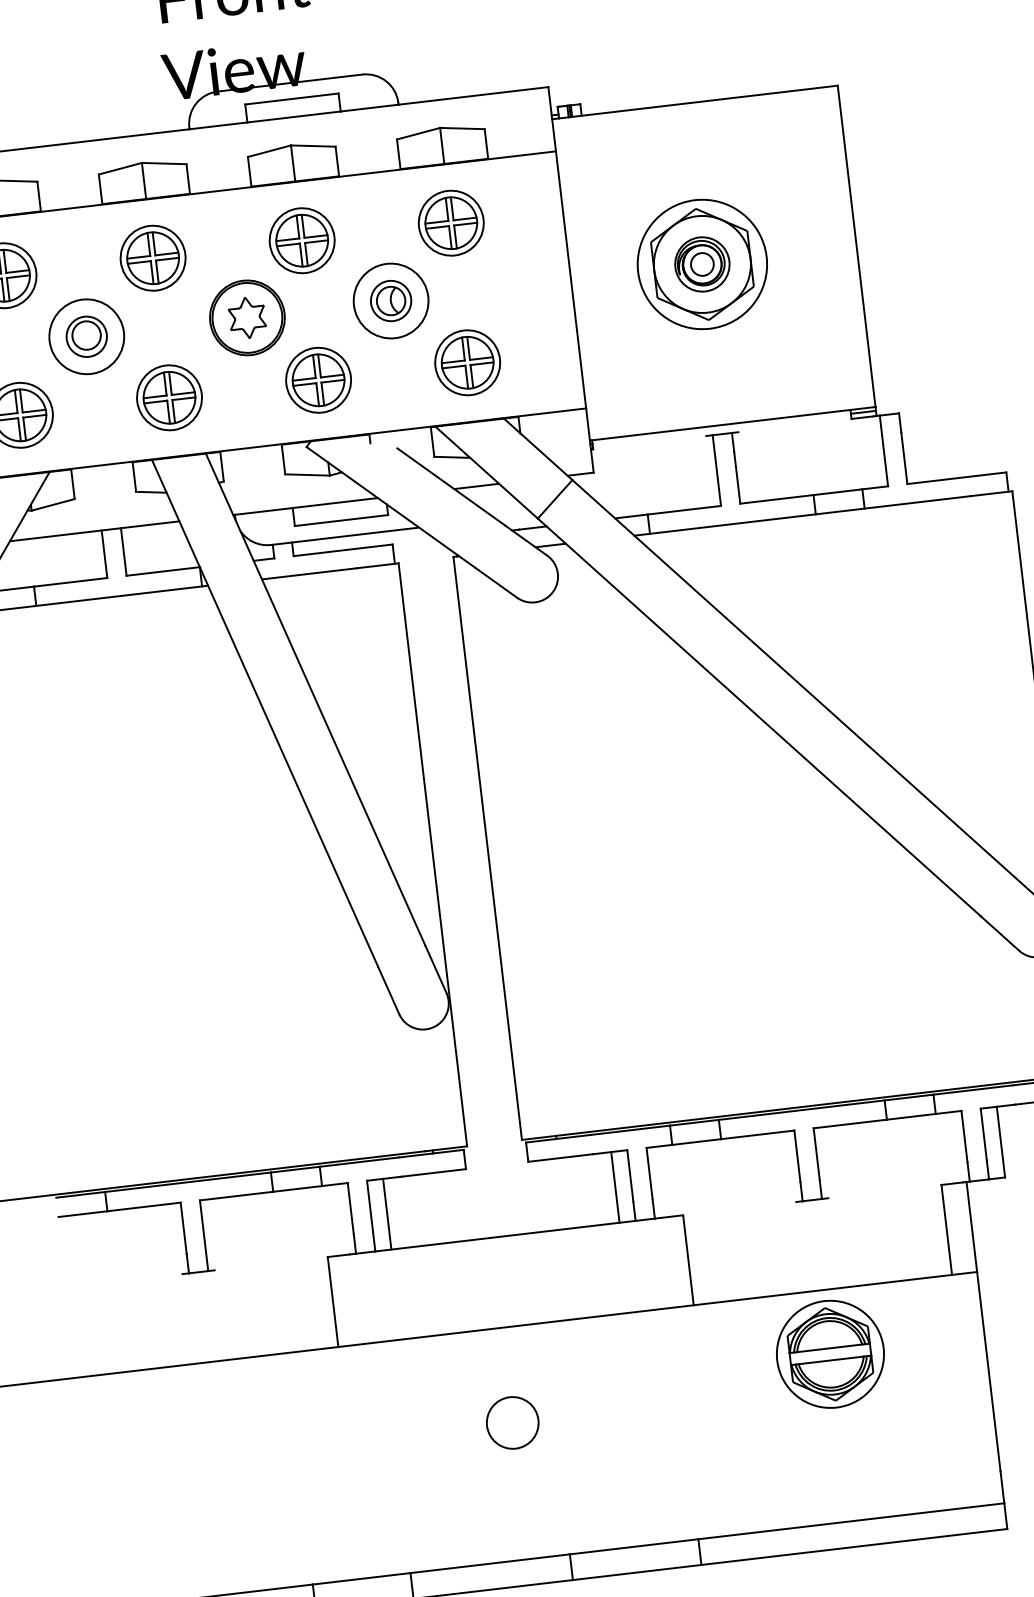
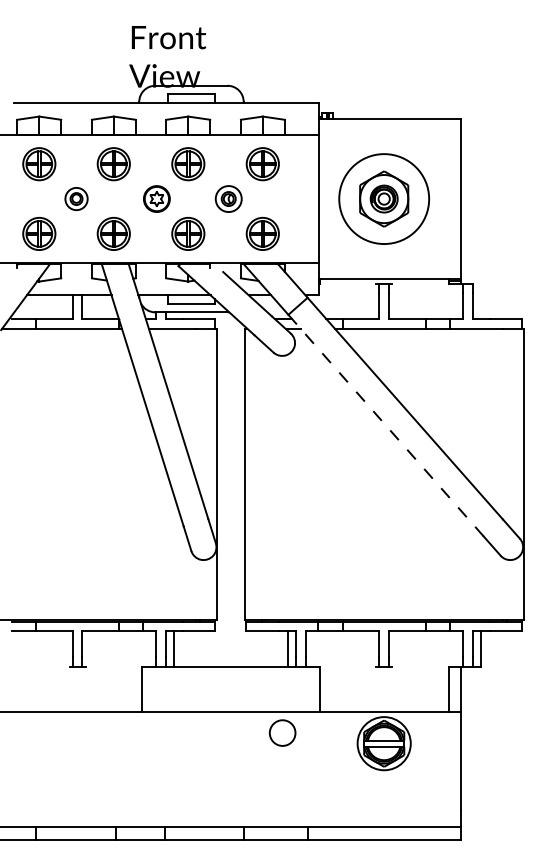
circle: (702, 263) -> (384, 198), size x1.4
part: (390, 299) -> (228, 198), size x0.7
part: (246, 316) -> (156, 198), size x0.7
part: (86, 335) -> (76, 198), size x0.6
line: (760, 717) -> (386, 425), solid -> dashed
circle: (512, 1421) -> (282, 732), moved

